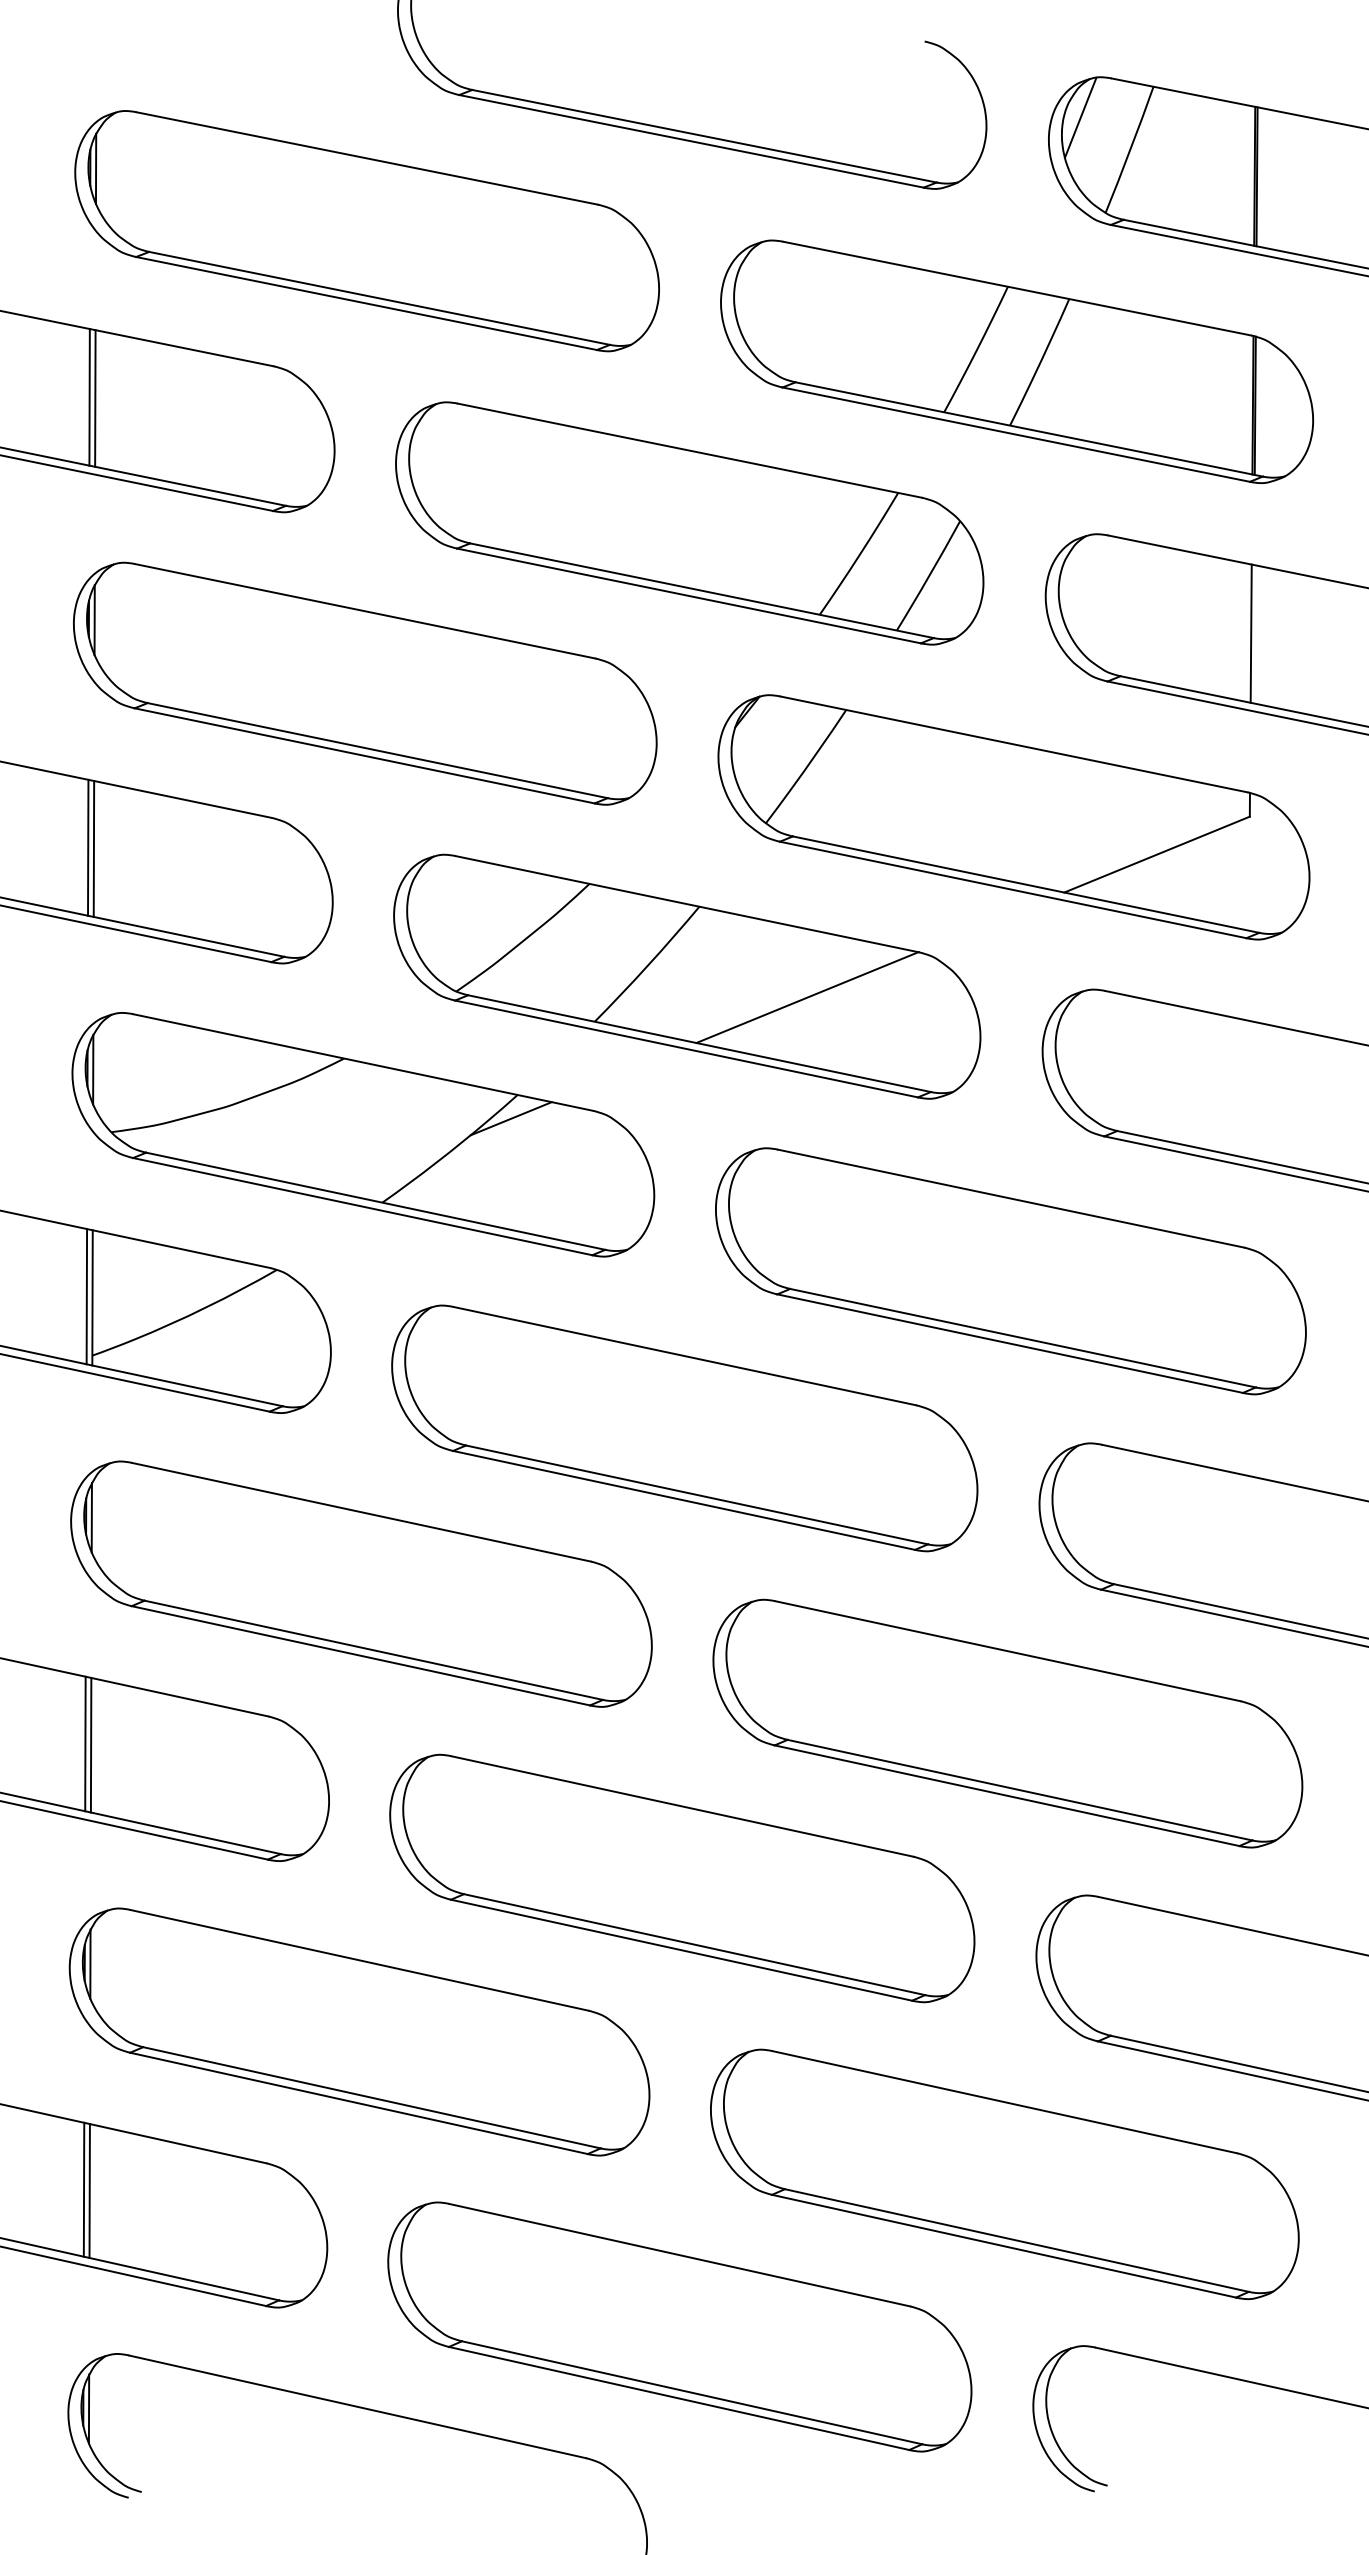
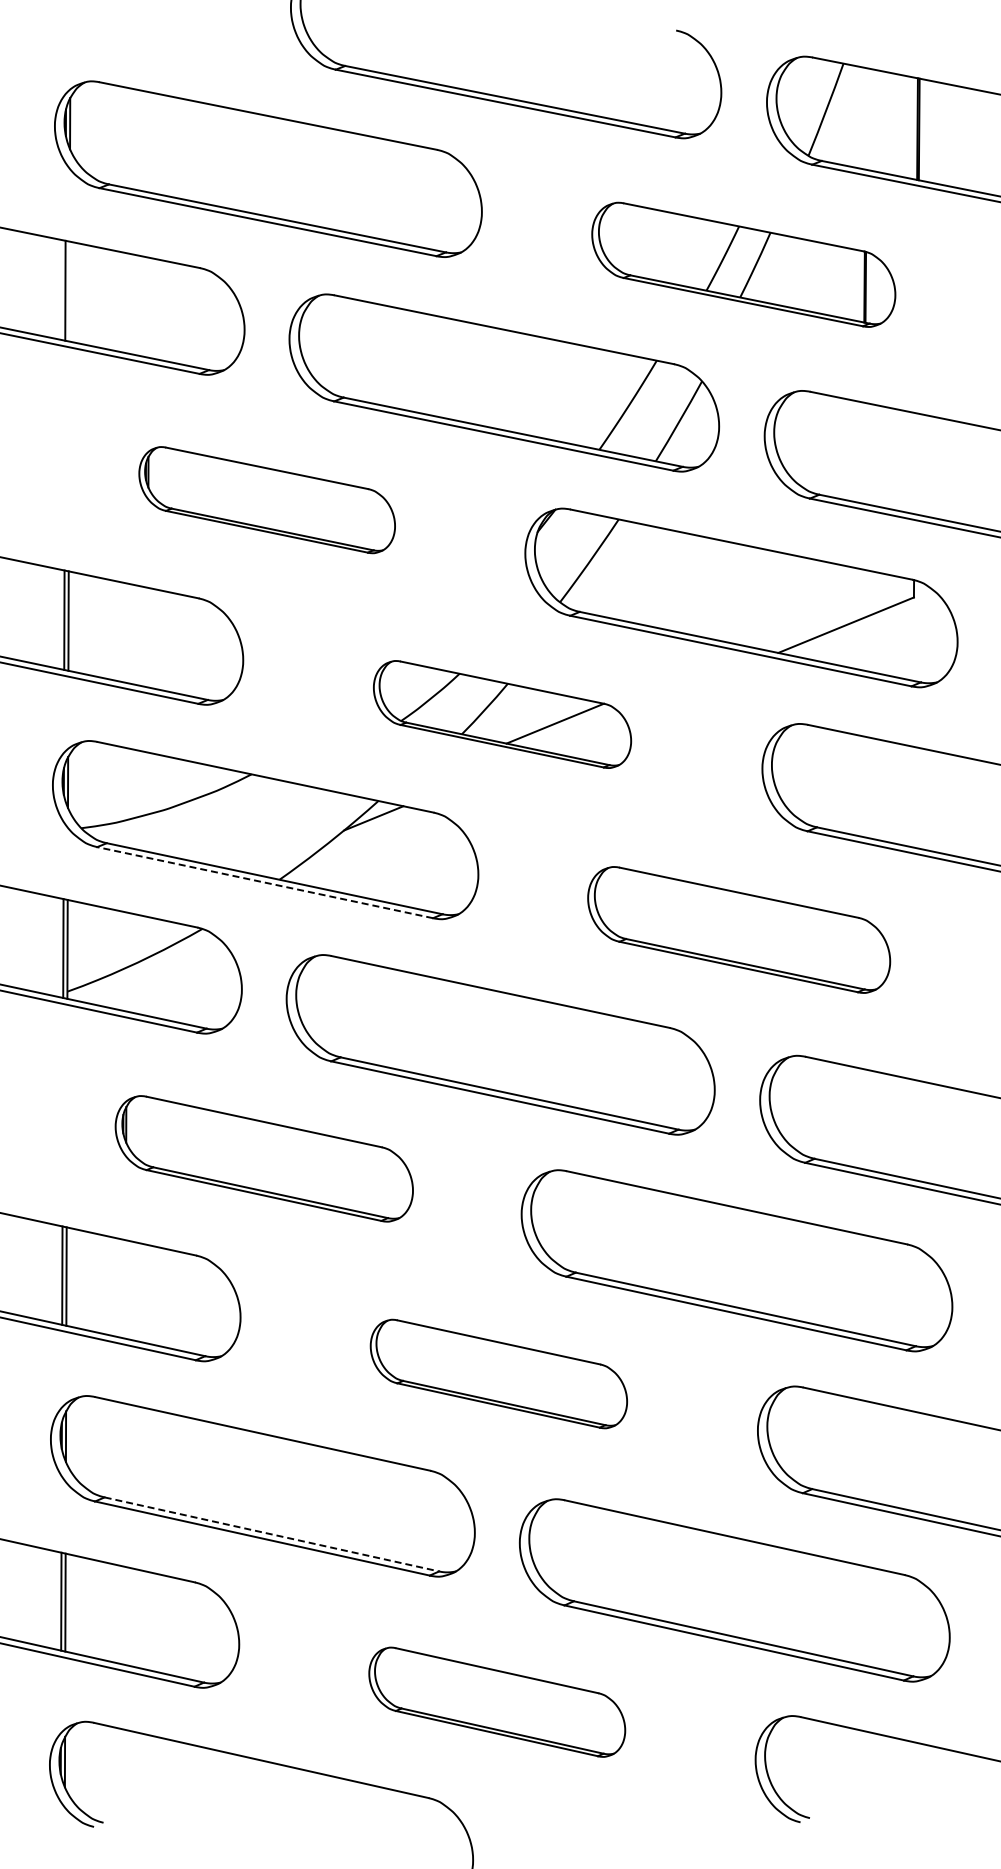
line: (1079, 118) -> (789, 86), removed
part: (1016, 361) -> (743, 264), size x0.7
line: (95, 398) -> (69, 291), removed
line: (1250, 633) -> (914, 463), removed
part: (365, 682) -> (267, 499), size x0.6
part: (687, 976) -> (502, 714), size x0.6
line: (363, 1206) -> (265, 882), solid -> dashed
part: (1009, 1270) -> (738, 929), size x0.7
part: (361, 1583) -> (264, 1158), size x0.7
part: (681, 1877) -> (498, 1373), size x0.6
line: (372, 2097) -> (272, 1534), solid -> dashed
part: (680, 2327) -> (497, 1702), size x0.6

